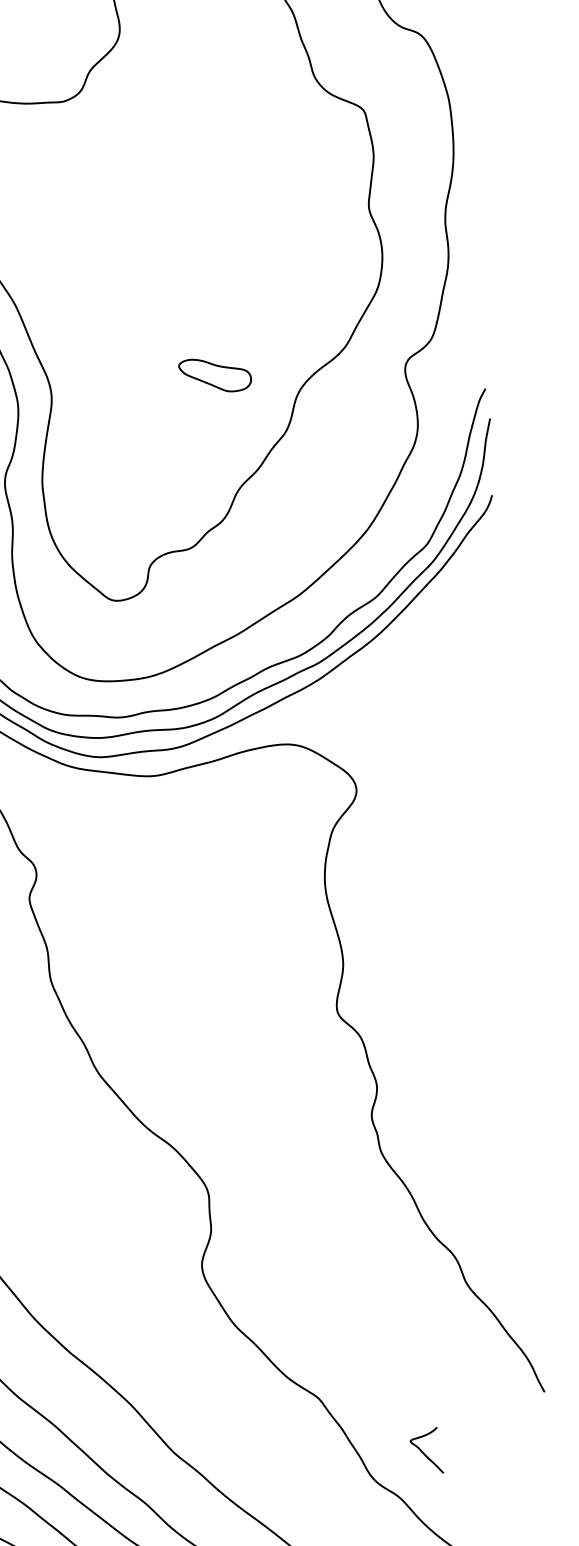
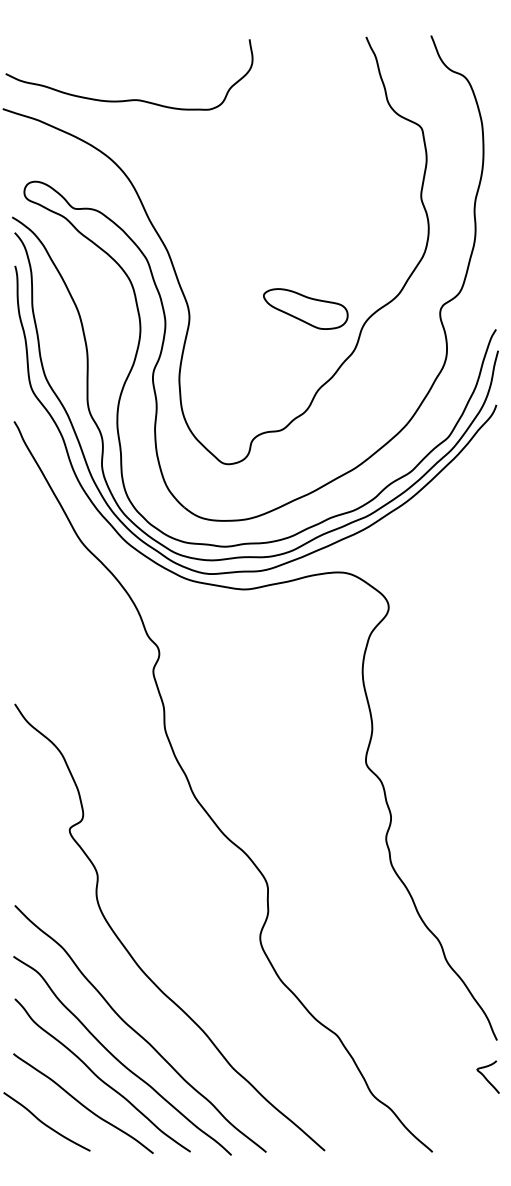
part: (214, 374) -> (305, 308), size x1.67
curve: (424, 1451) -> (486, 1077), moved

